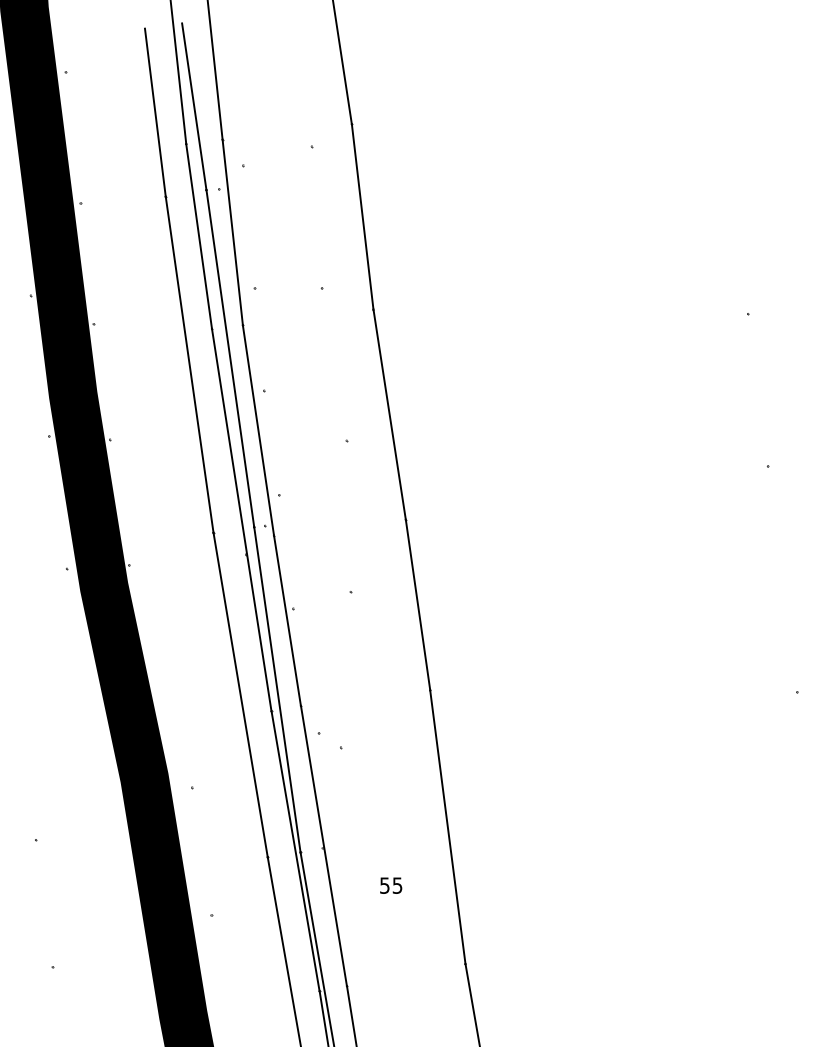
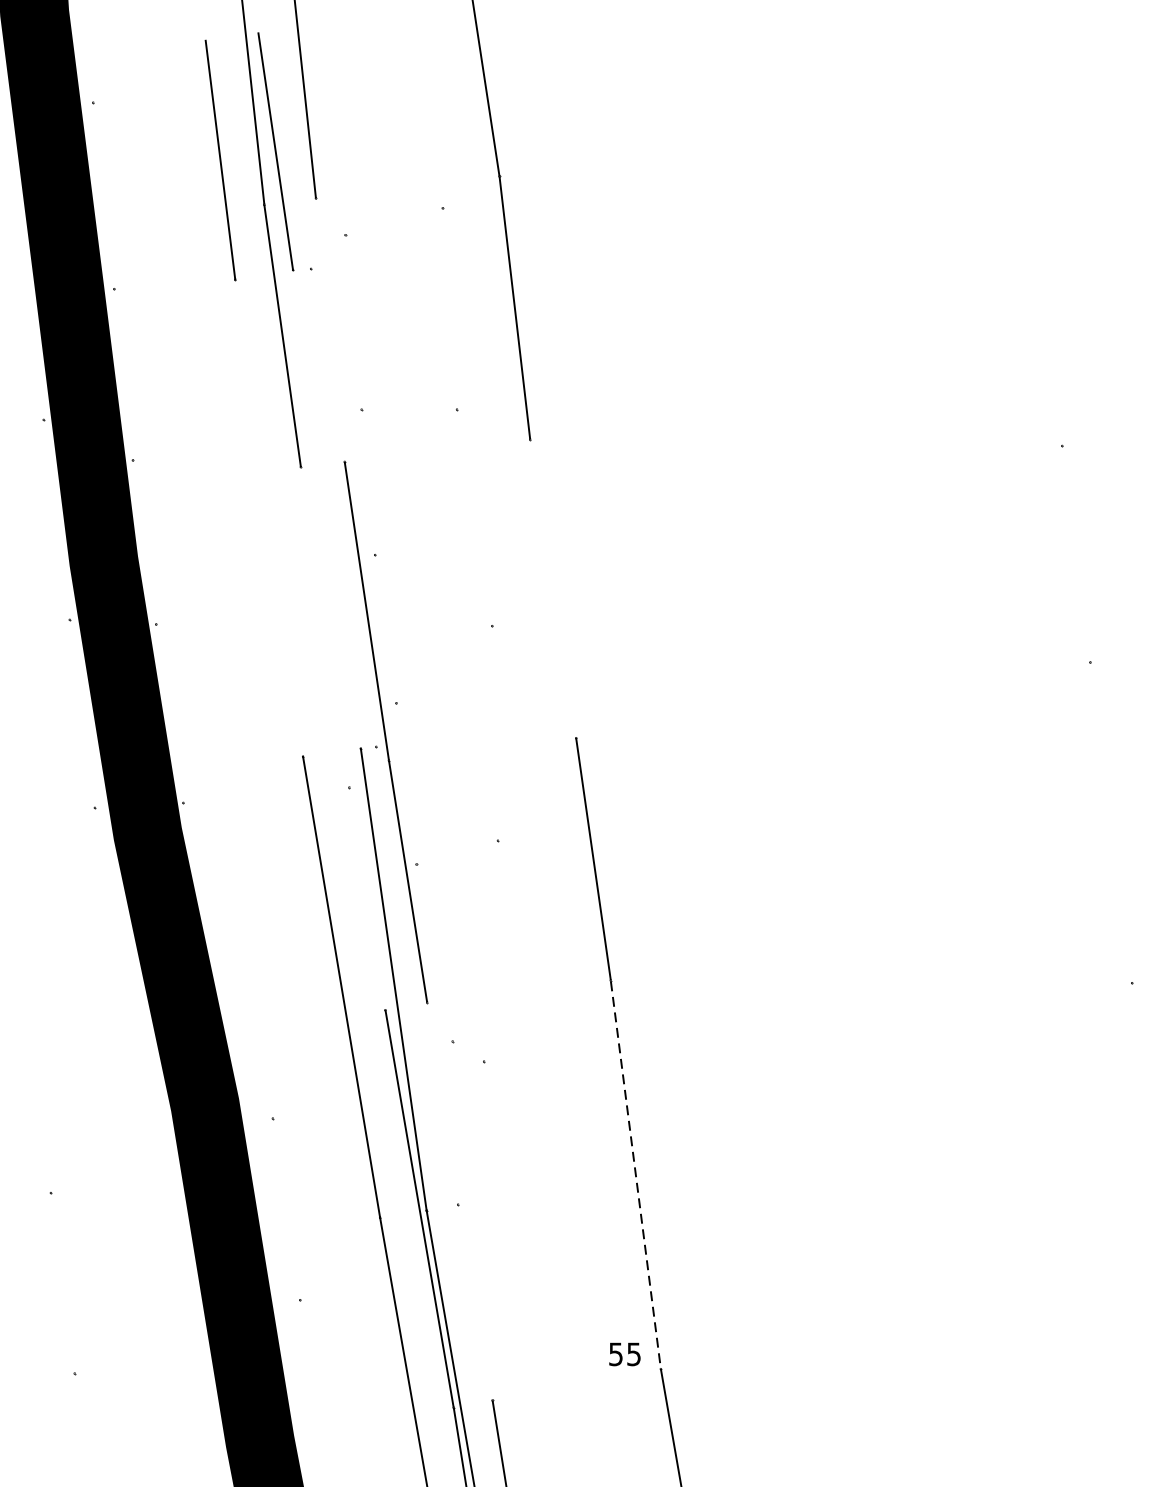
line: (232, 232) -> (330, 330), removed
line: (230, 358) -> (327, 509), removed
line: (189, 364) -> (268, 517), removed
line: (389, 414) -> (552, 588), removed
line: (241, 519) -> (342, 737), removed
line: (447, 827) -> (635, 1175), solid -> dashed
line: (323, 845) -> (459, 1200), removed
text: (391, 885) -> (625, 1354), moved

